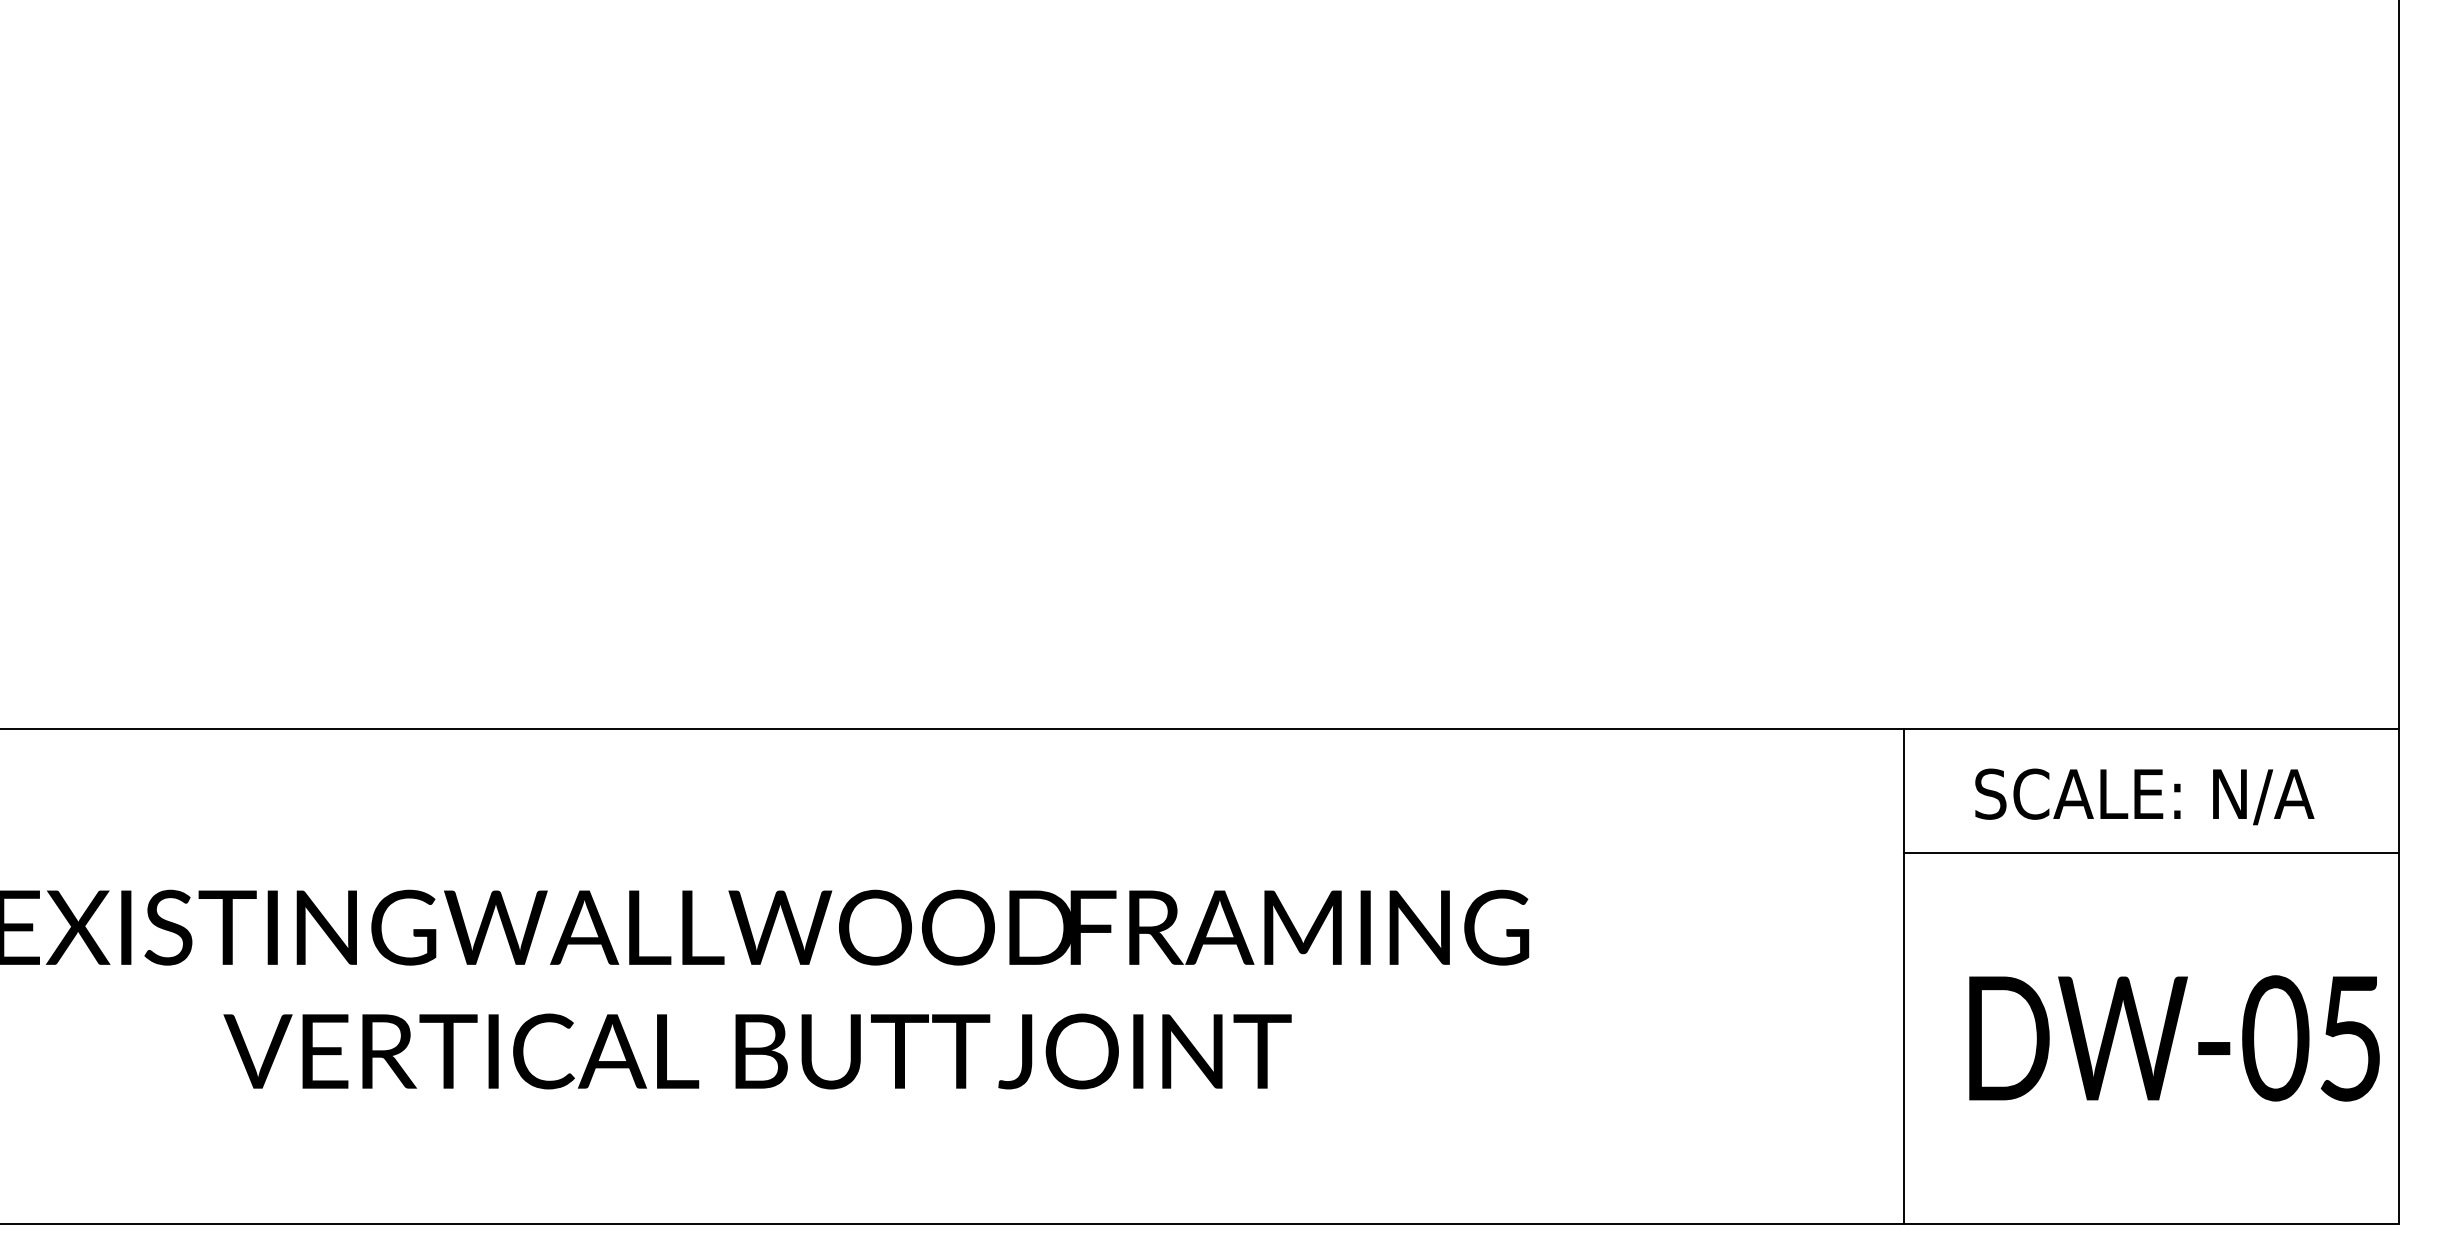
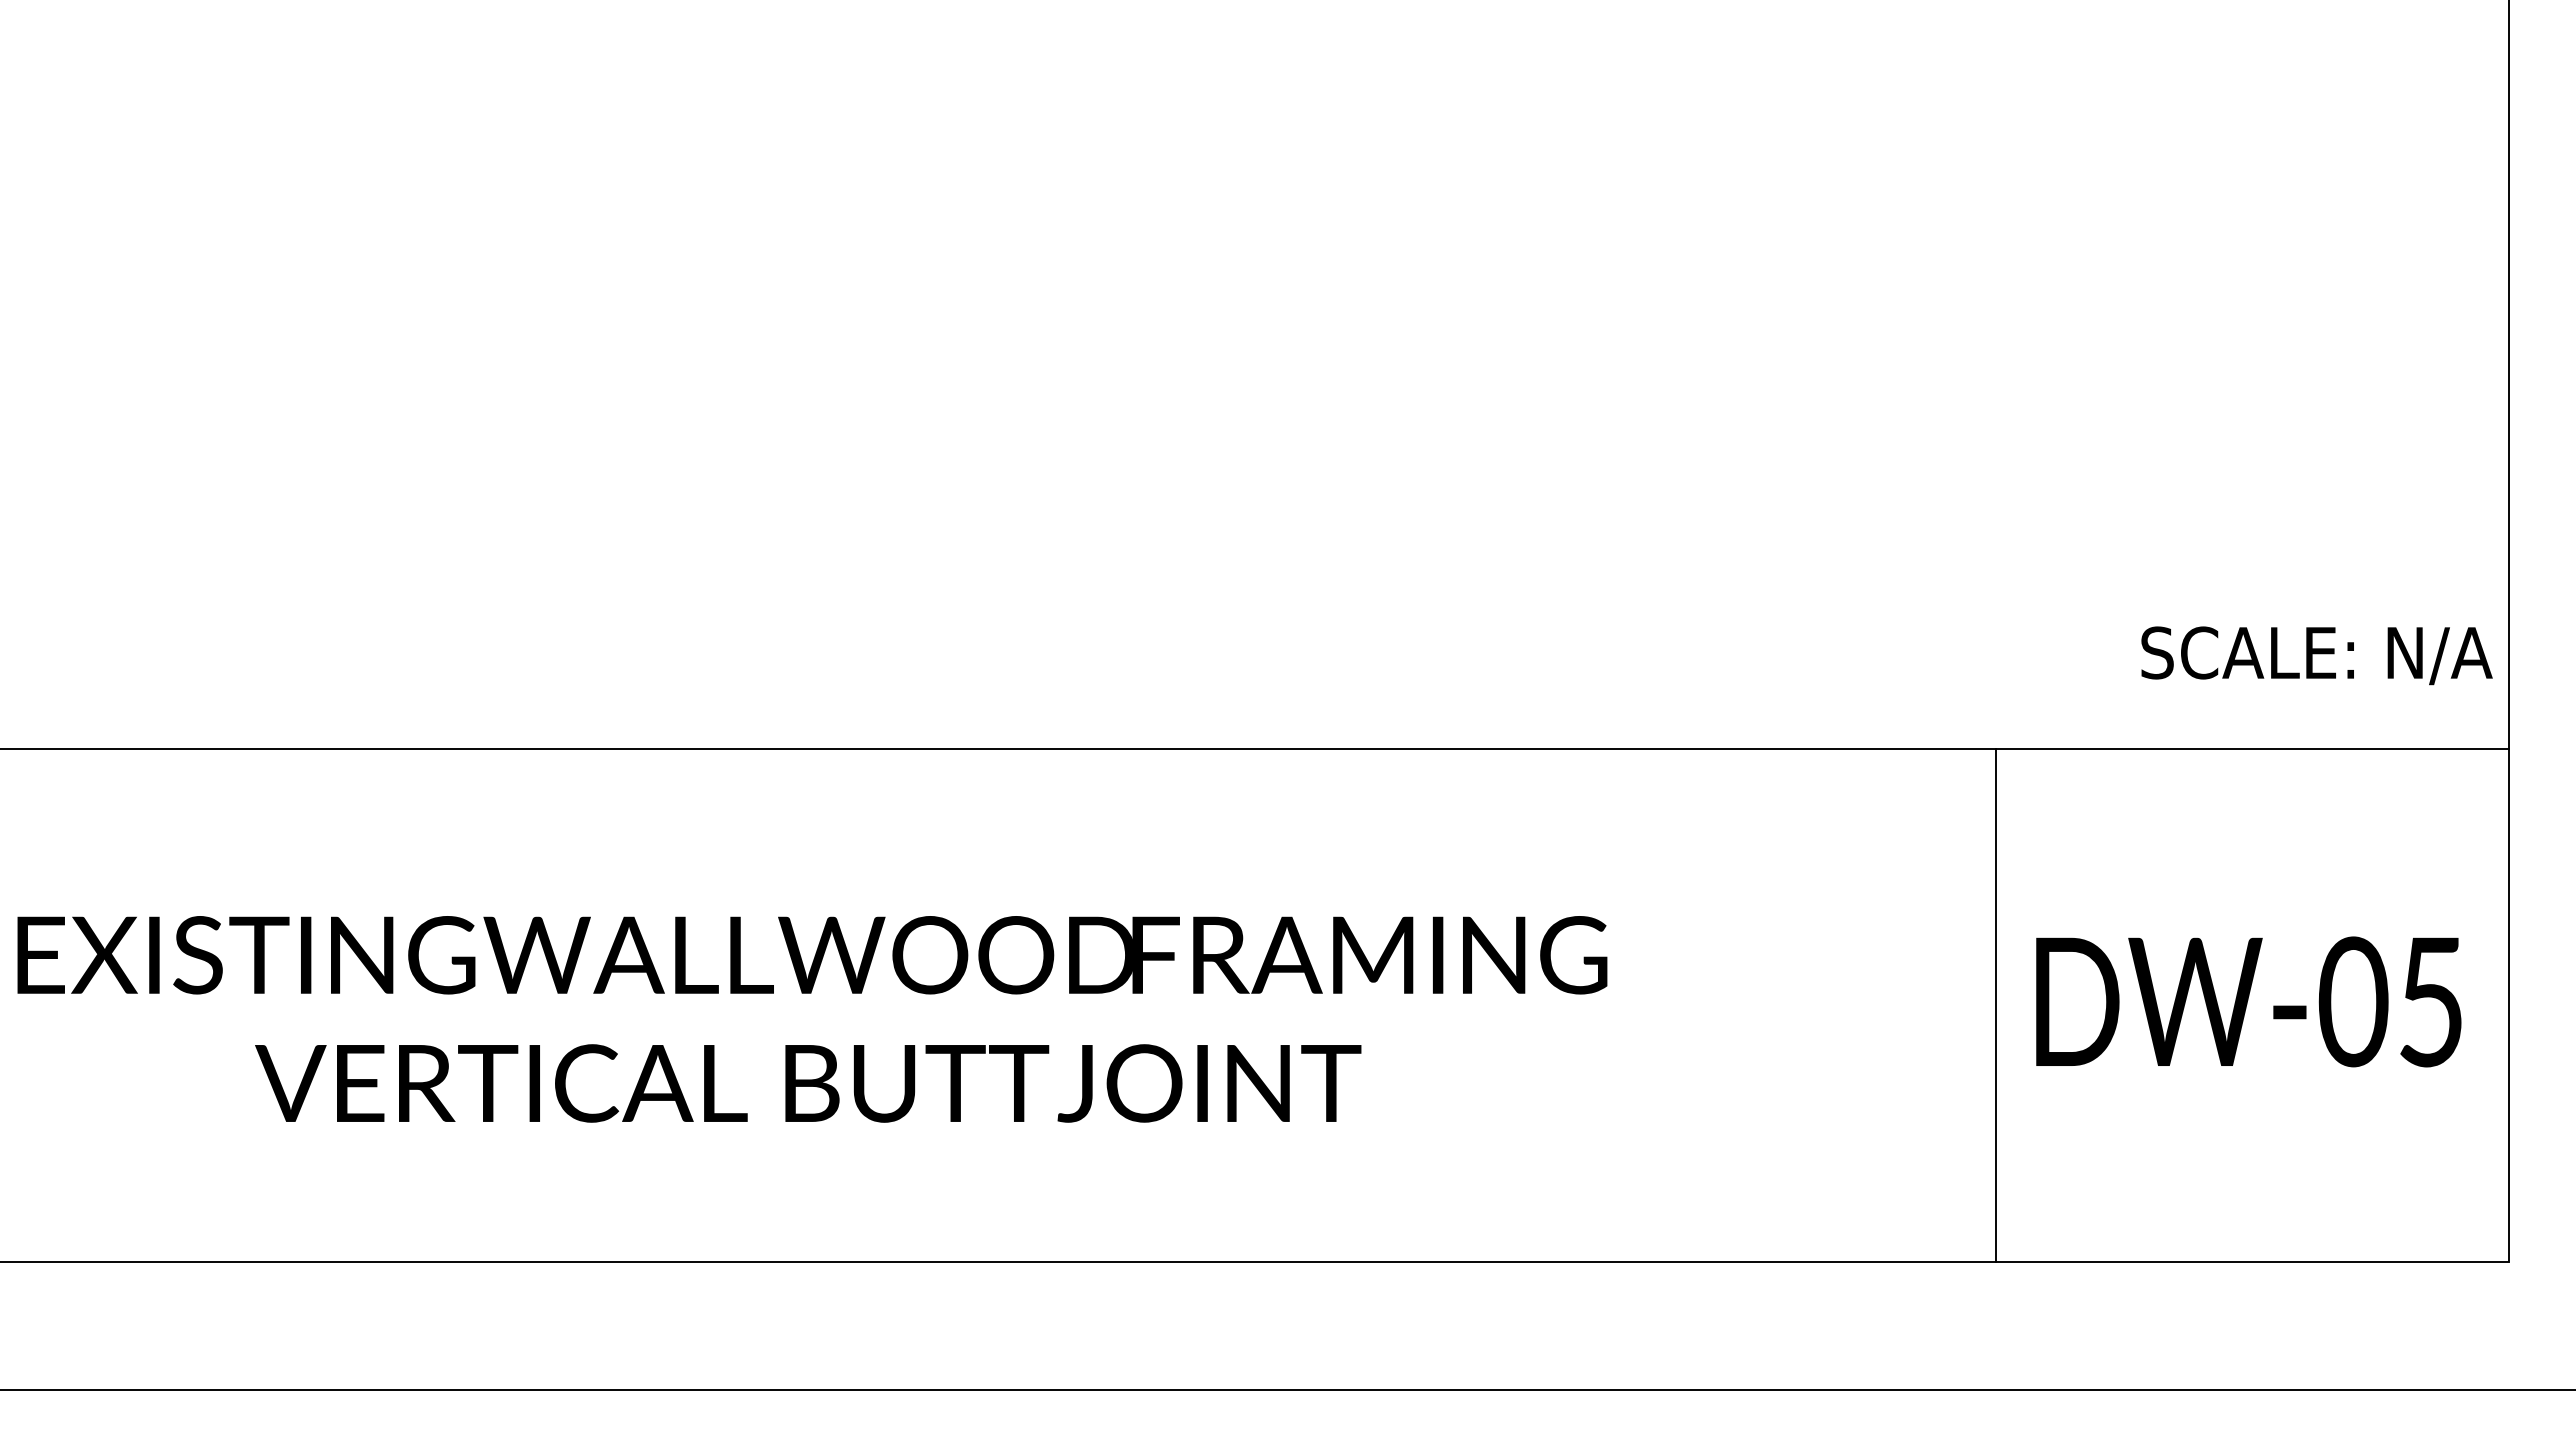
text: (2144, 796) -> (2316, 655), moved
line: (2151, 852) -> (2251, 877), removed
text: (2174, 1038) -> (2248, 1001), moved

